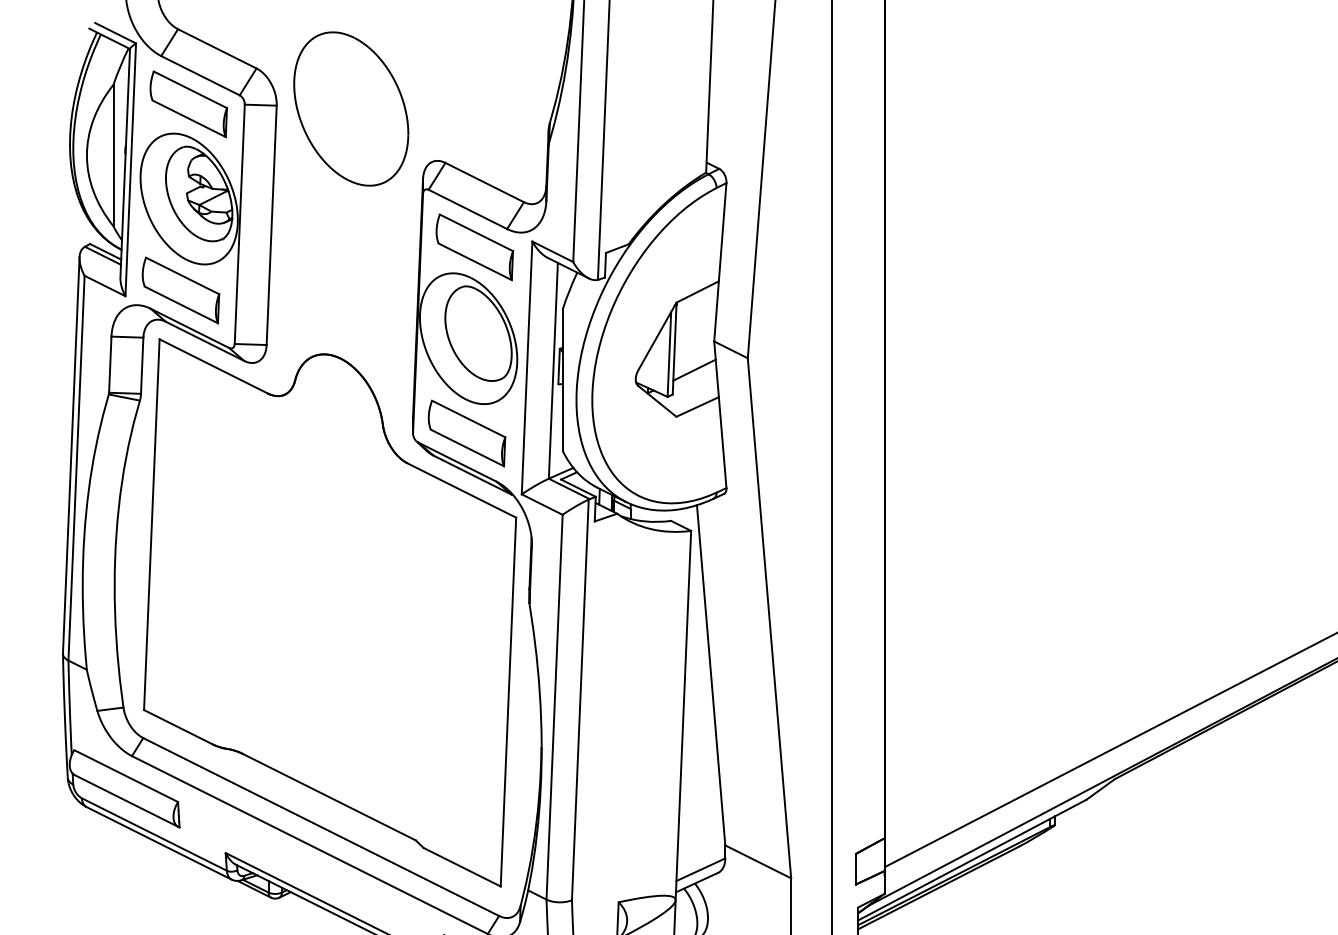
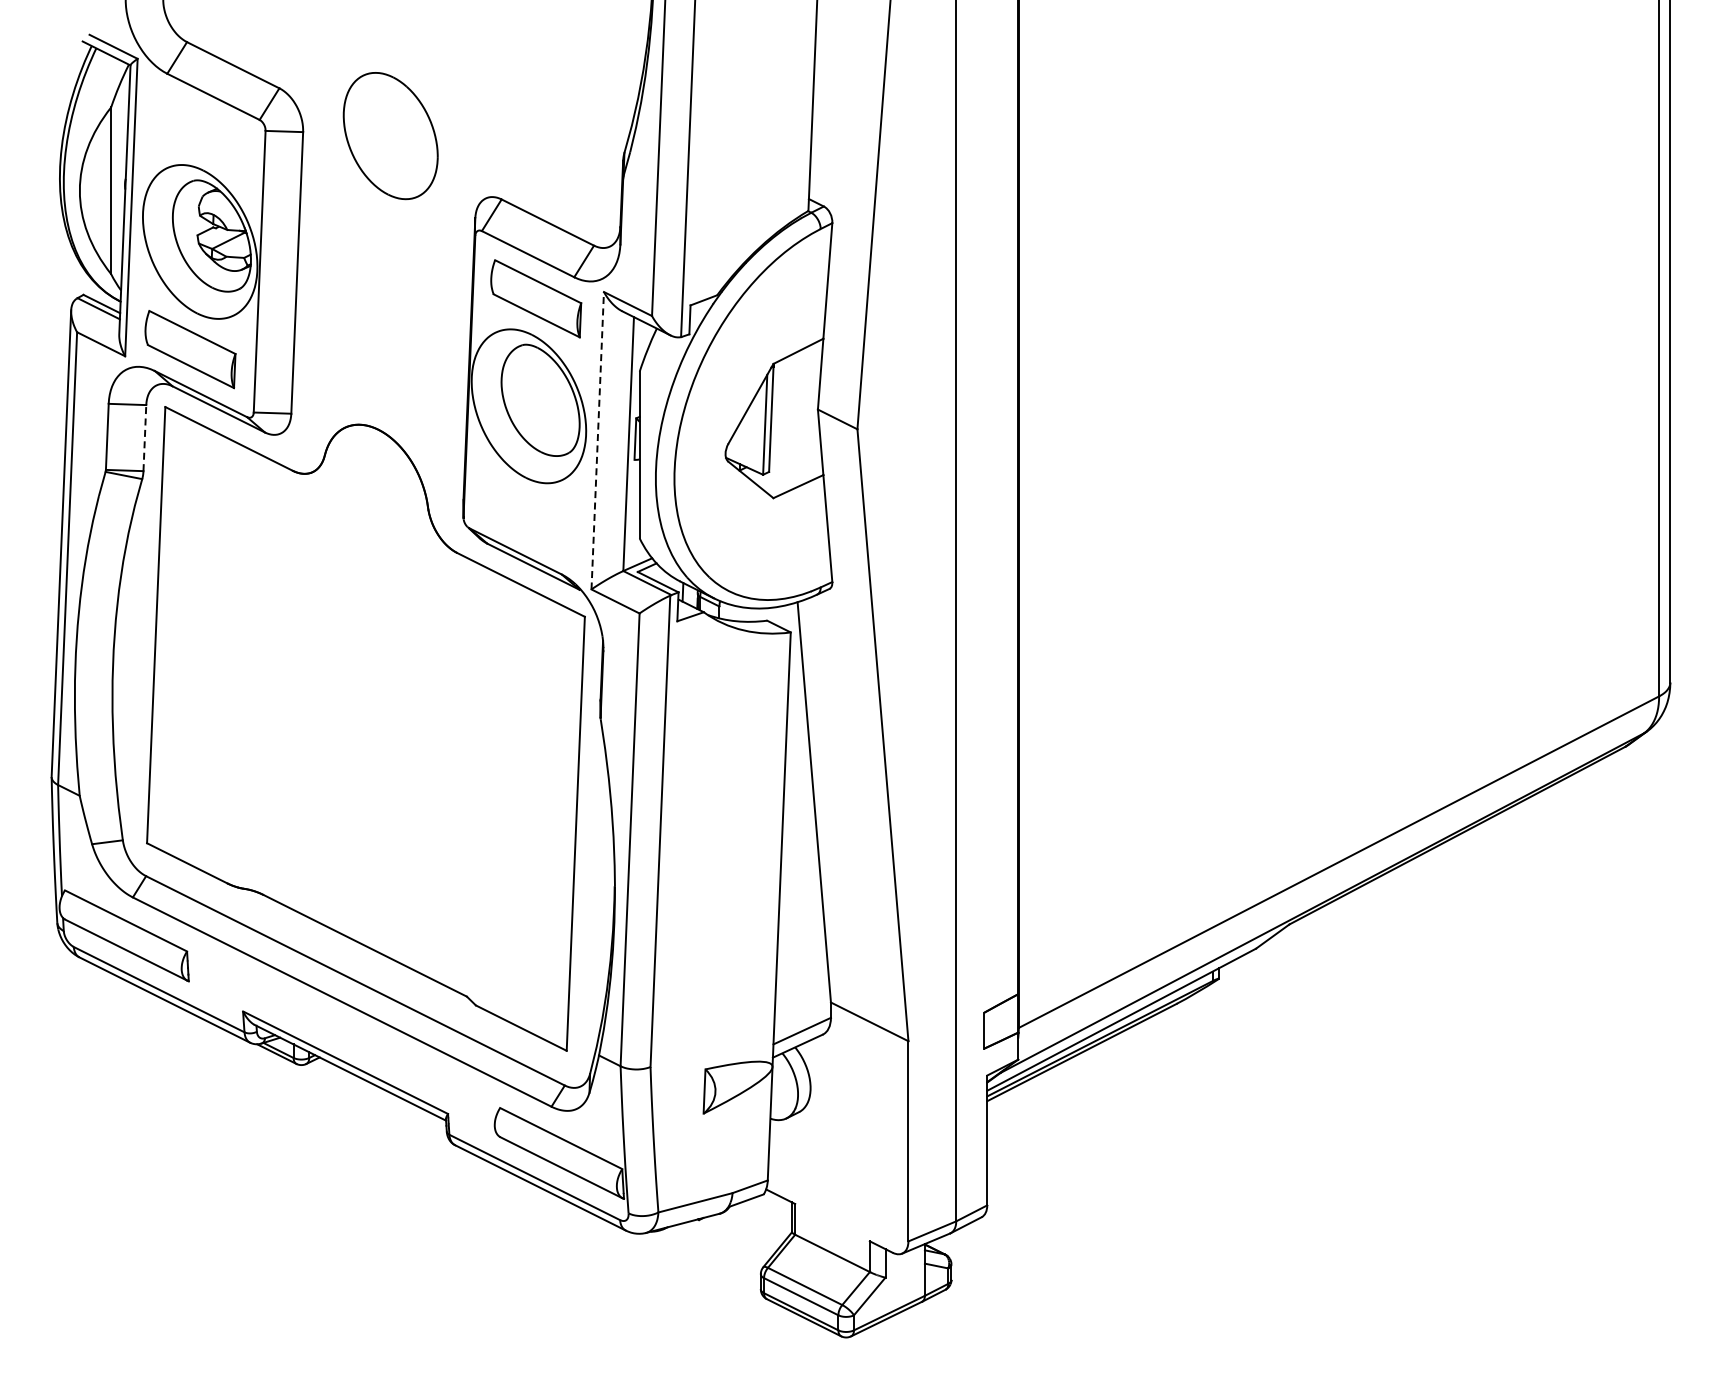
part: (188, 104) -> (199, 130), removed
part: (350, 108) -> (390, 135), size x0.7
line: (141, 365) -> (144, 437), solid -> dashed
line: (526, 367) -> (597, 440), solid -> dashed
line: (694, 369) -> (794, 442), removed
part: (466, 433) -> (526, 517), removed

